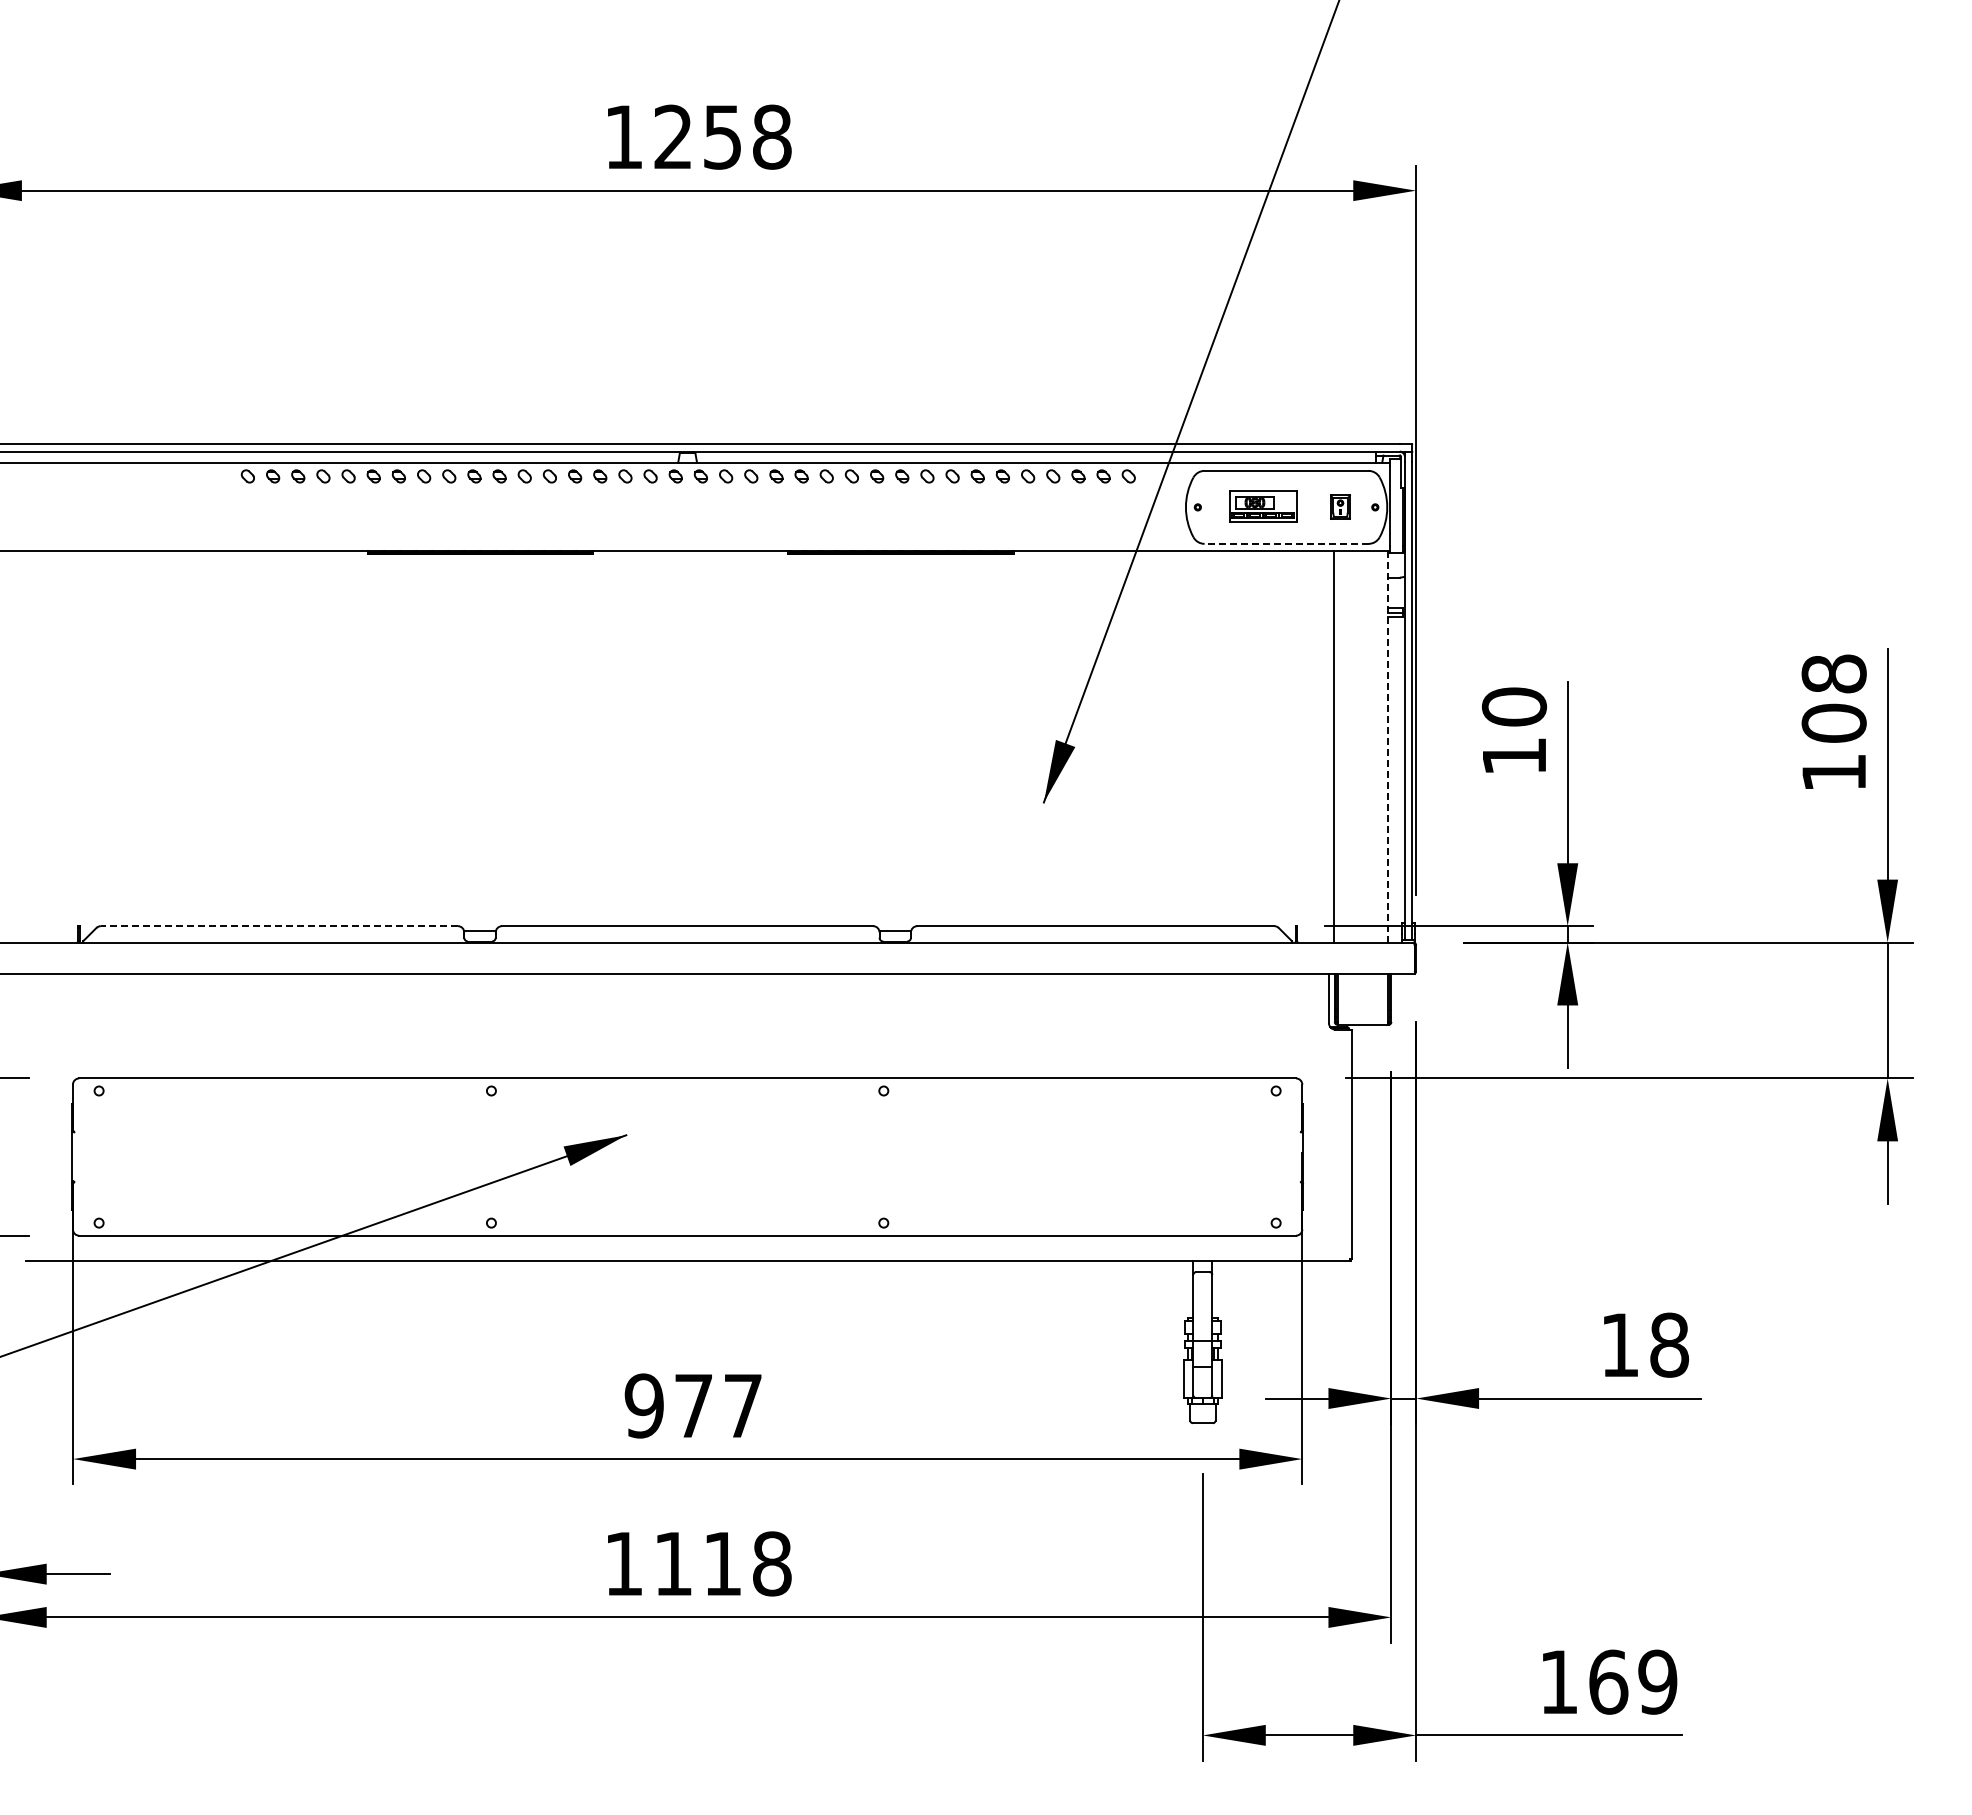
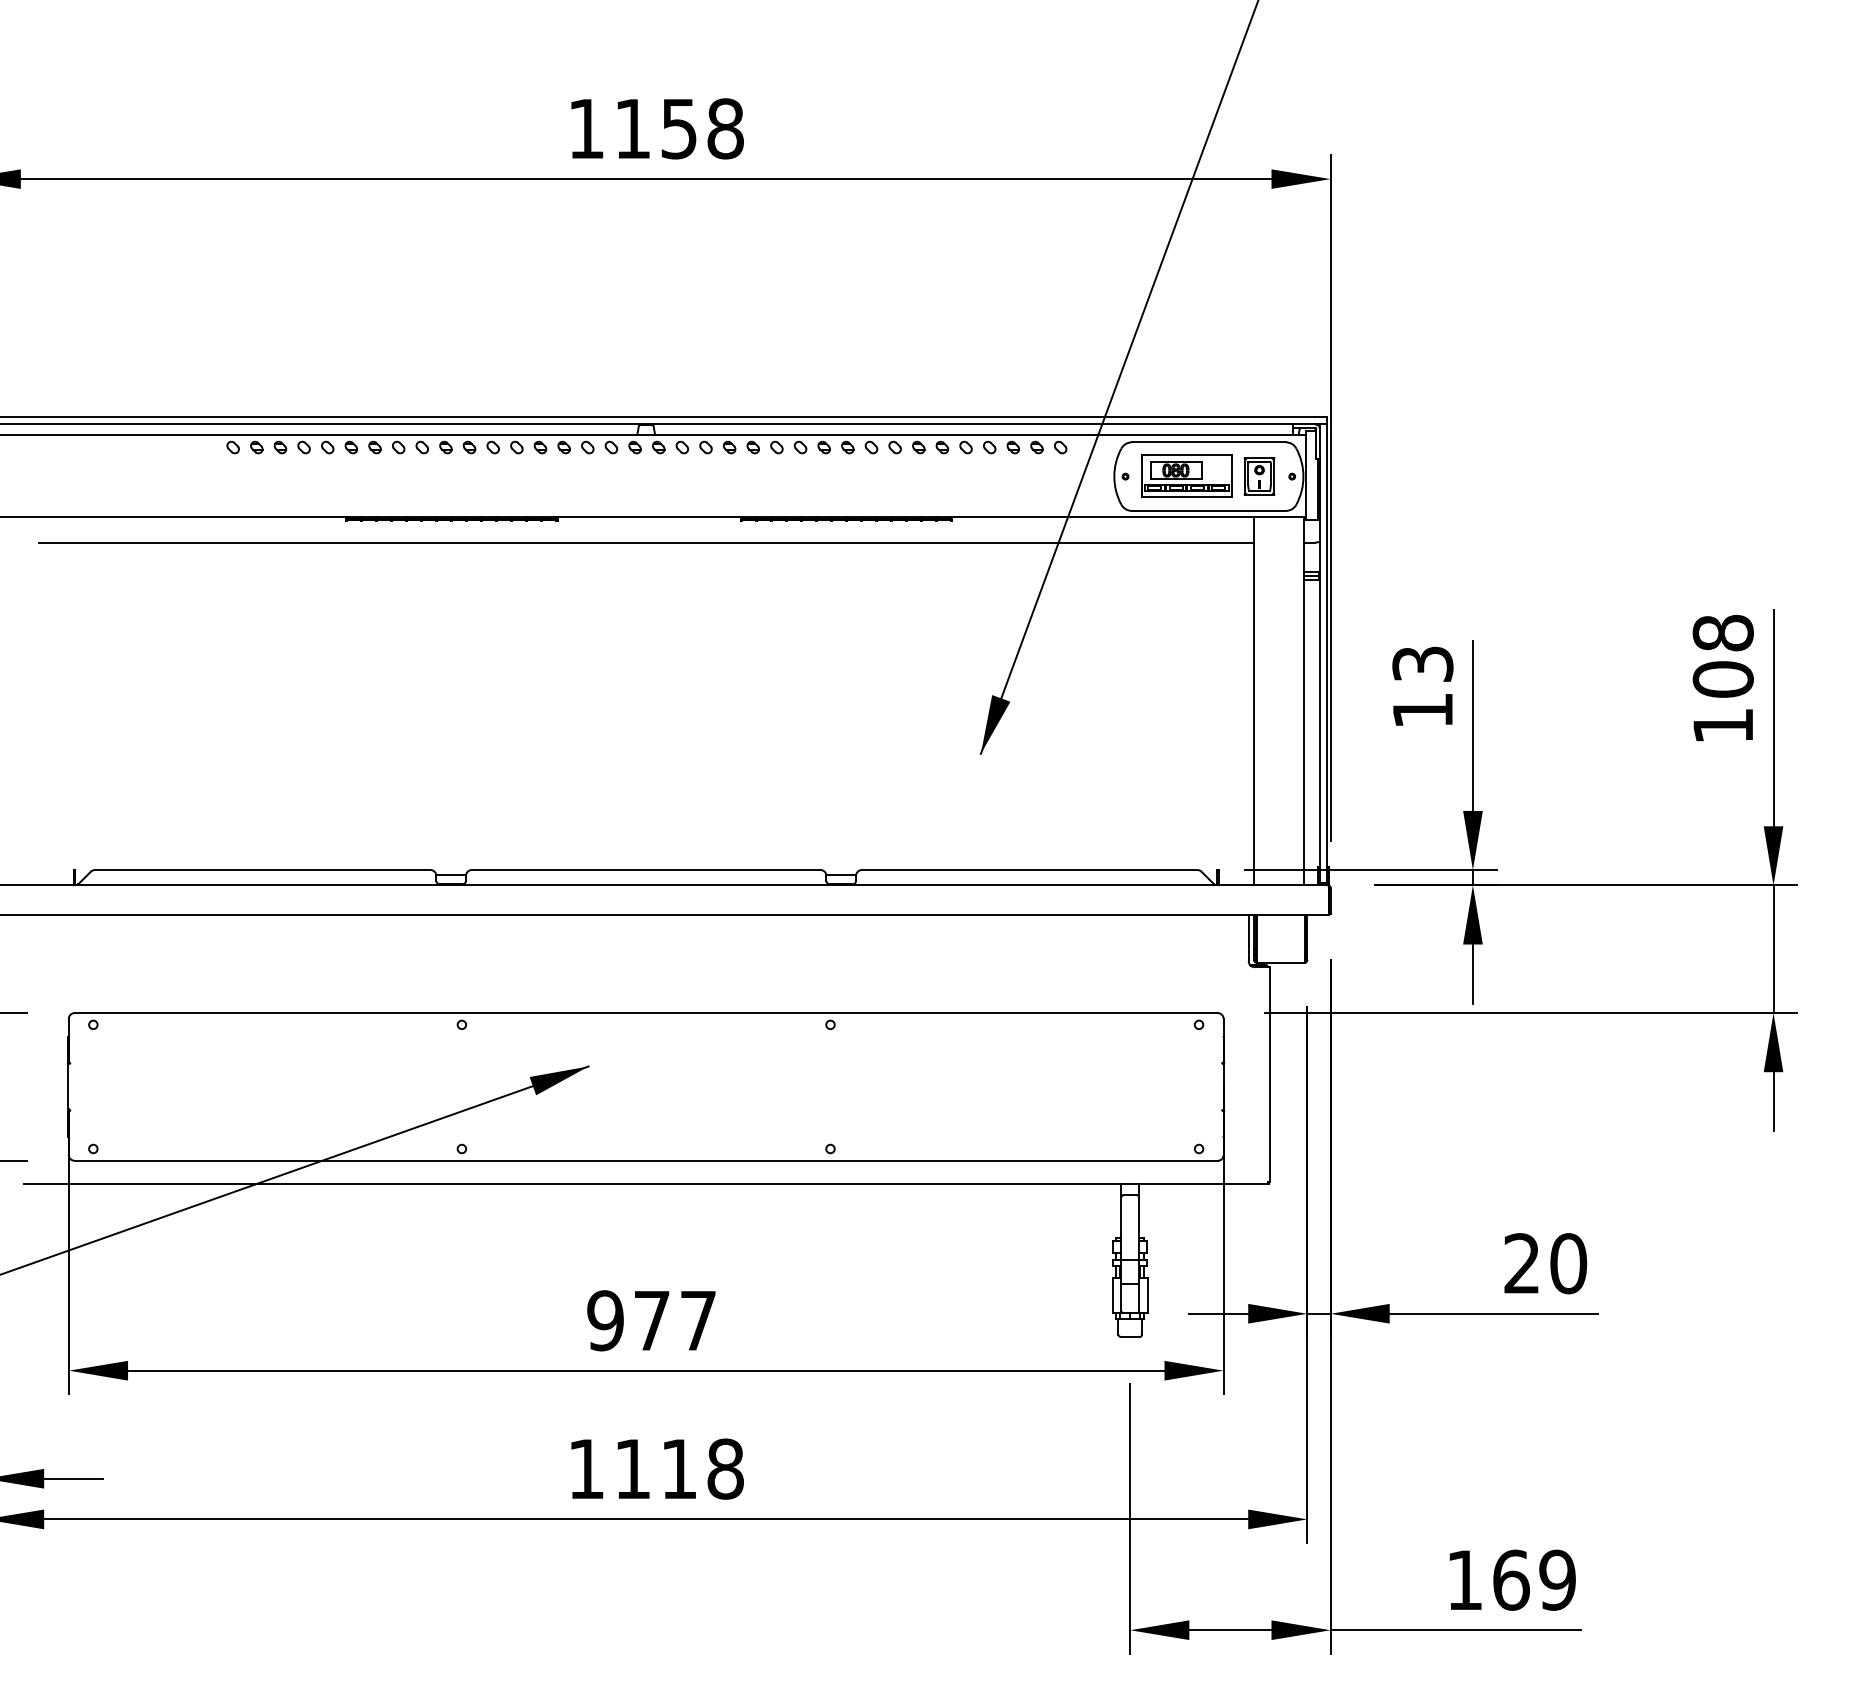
text: (672, 136) -> (631, 128), 1258 -> 1158
part: (1262, 506) -> (1186, 475), size x1.43
part: (1340, 506) -> (1259, 475), size x1.67
line: (1286, 543) -> (1208, 510), dashed -> solid
line: (687, 577) -> (646, 542), added
text: (1514, 706) -> (1422, 663), 10 -> 13
line: (1388, 746) -> (1304, 701), dashed -> solid
line: (279, 926) -> (262, 870), dashed -> solid
text: (1645, 1344) -> (1546, 1263), 18 -> 20

